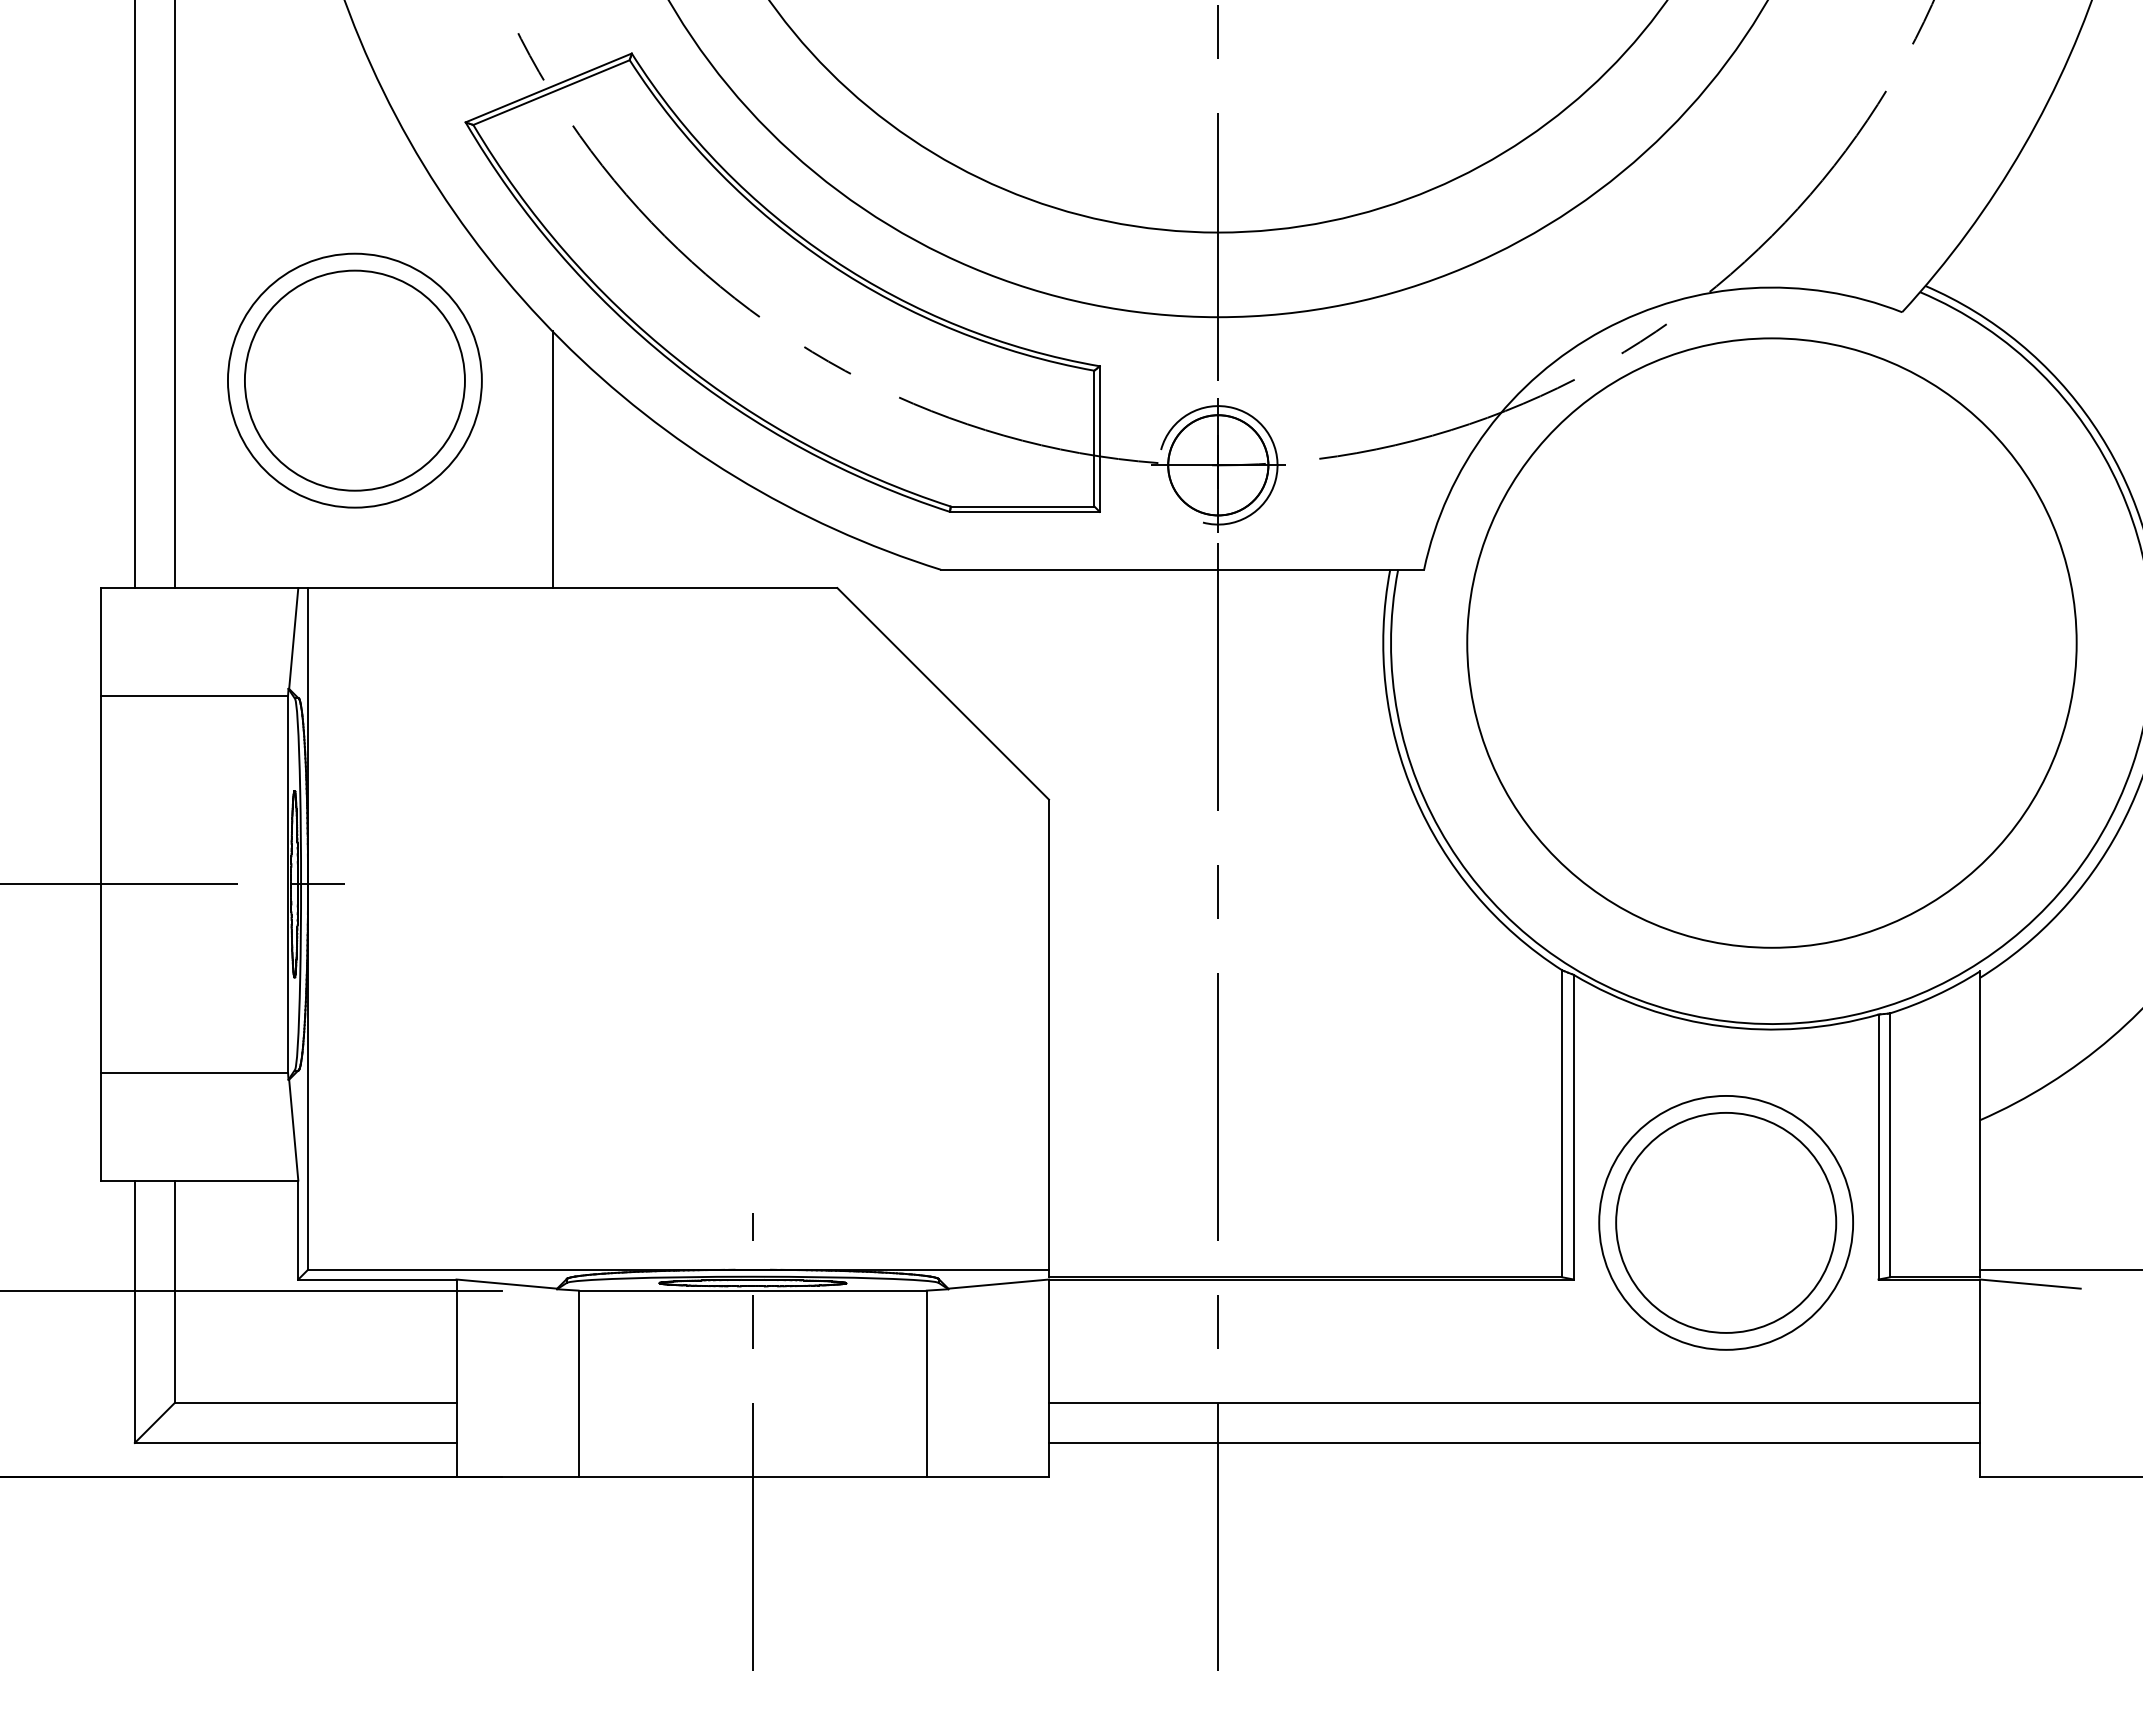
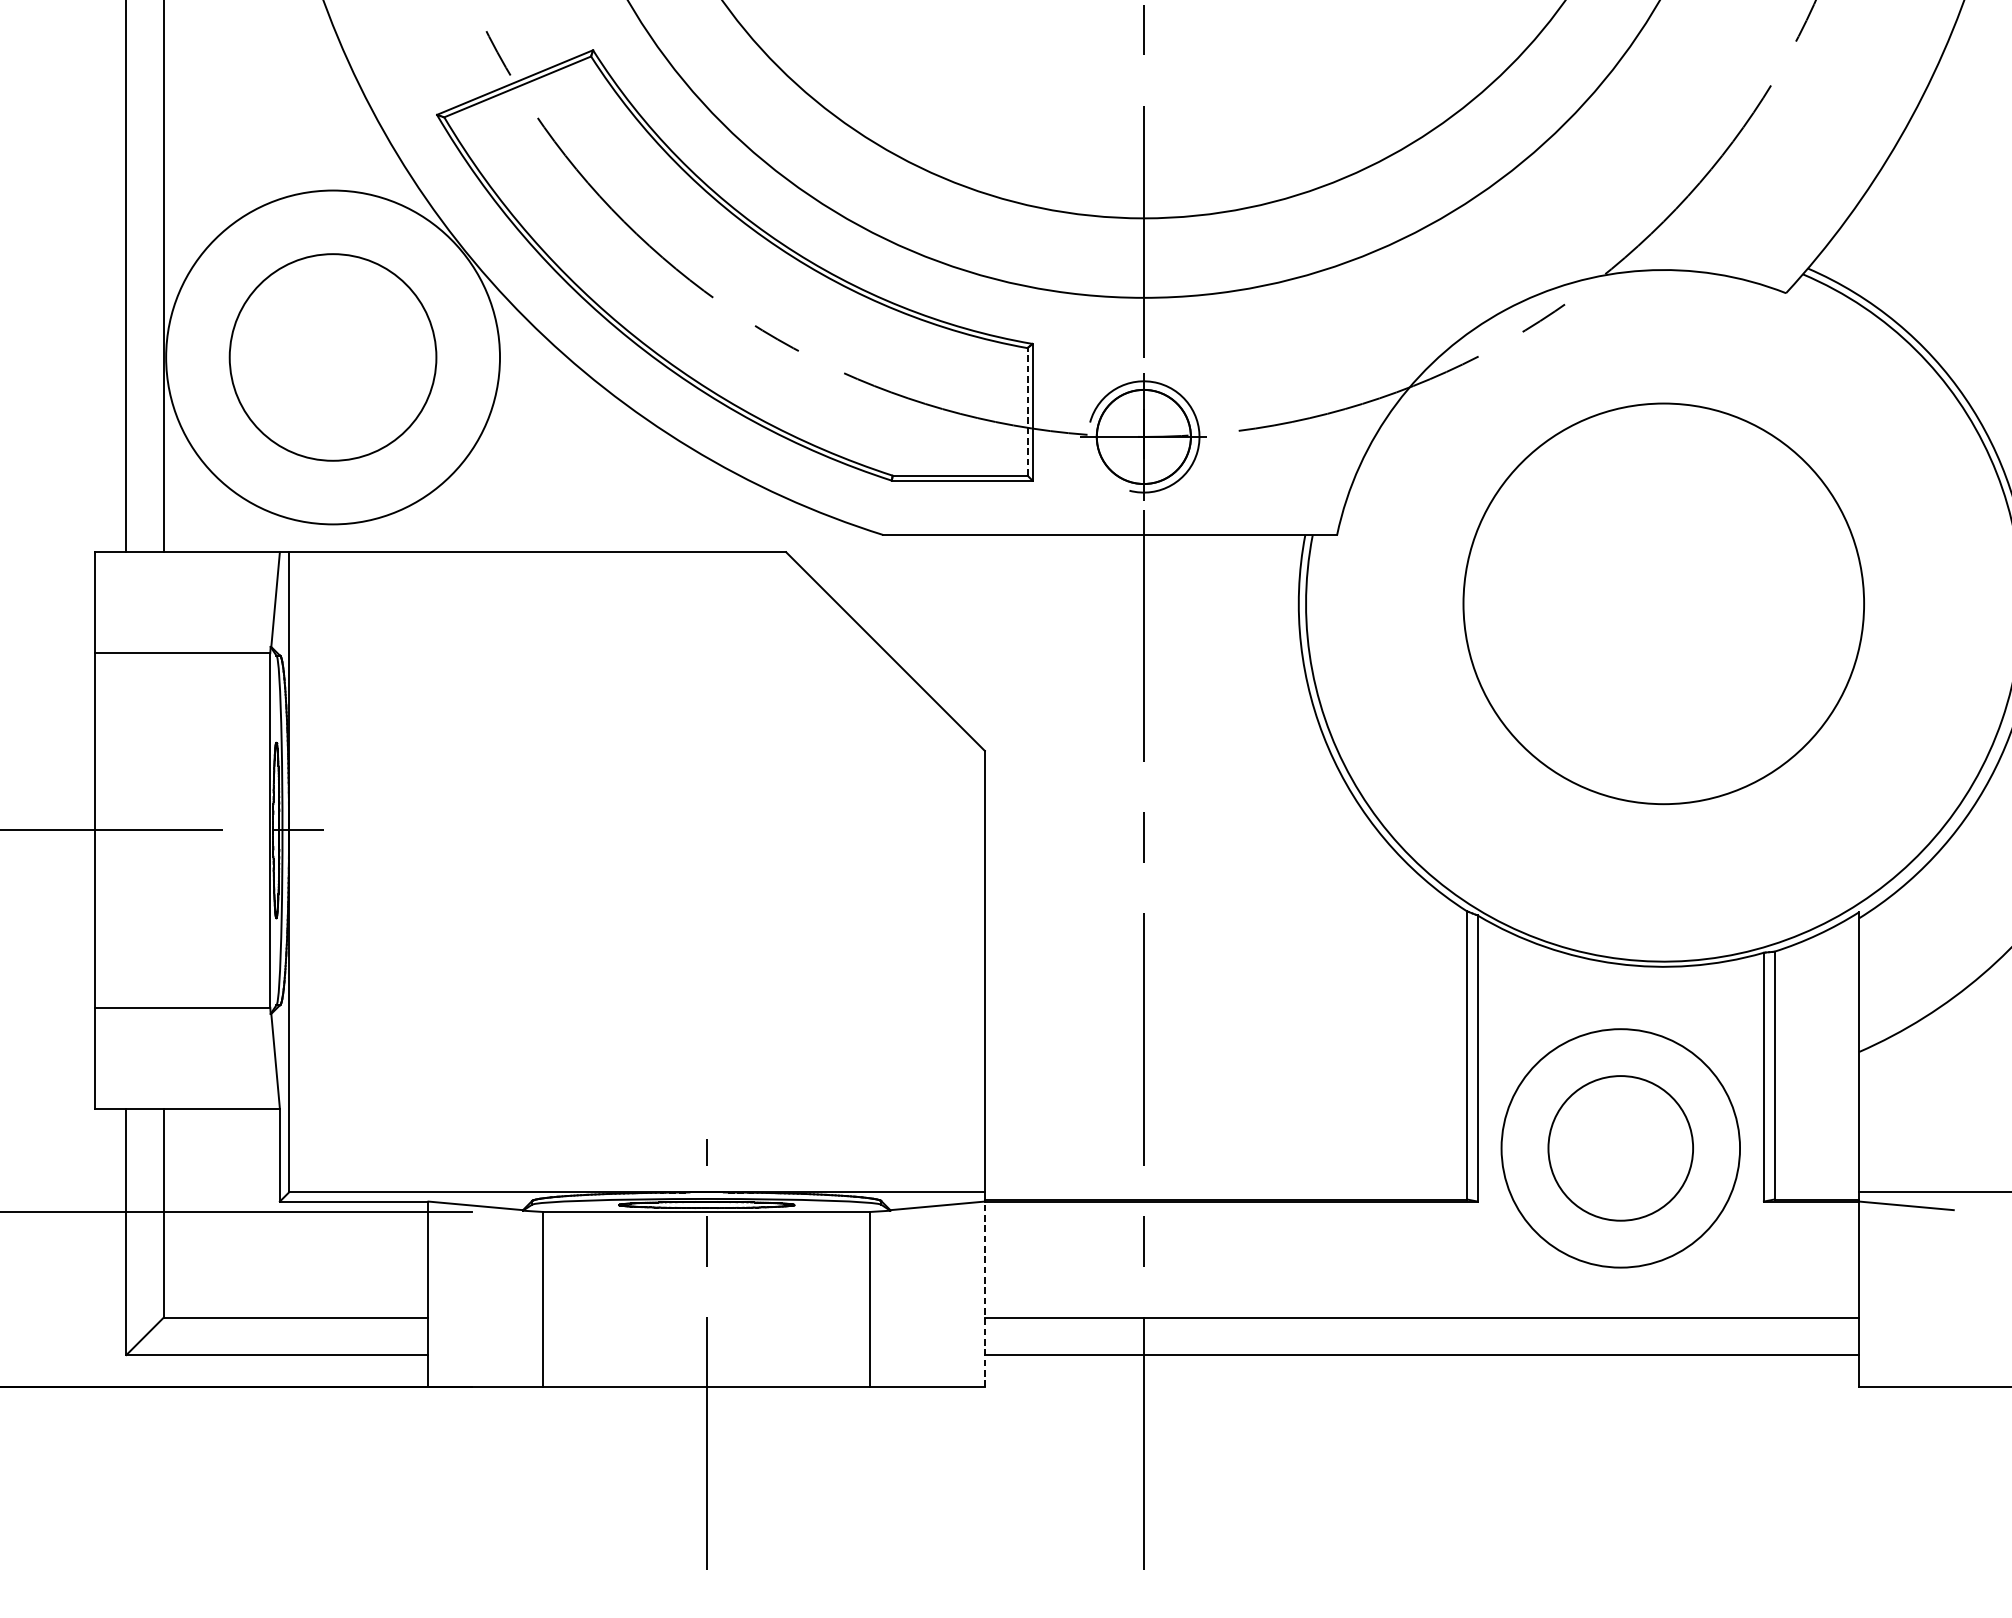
circle: (354, 380) -> (332, 357), size x1.4
line: (1094, 438) -> (1027, 411), solid -> dashed
line: (552, 459) -> (518, 431), removed
circle: (1771, 642) -> (1663, 603), size x0.7
circle: (1726, 1222) -> (1621, 1148), size x0.7
line: (1049, 1378) -> (985, 1294), solid -> dashed

